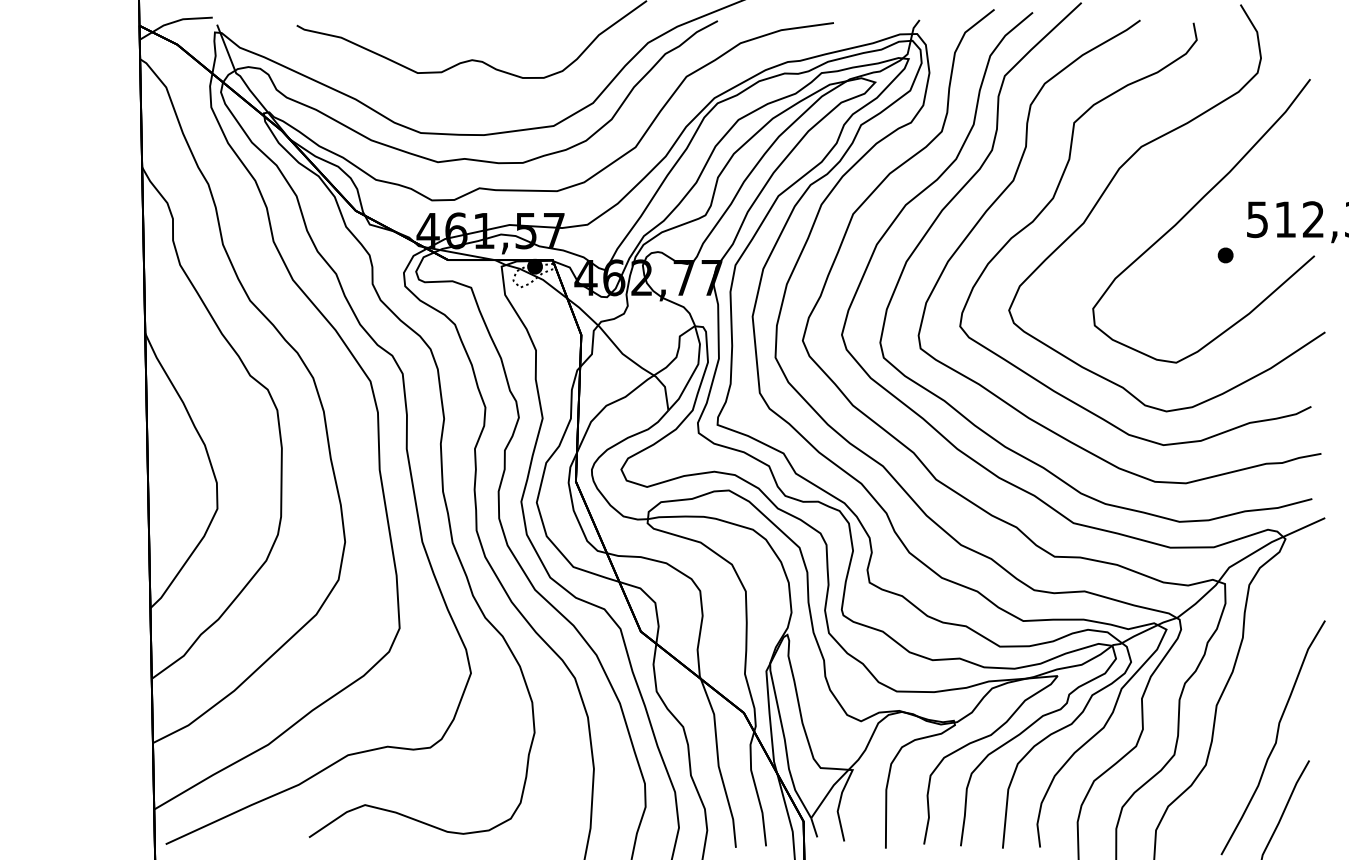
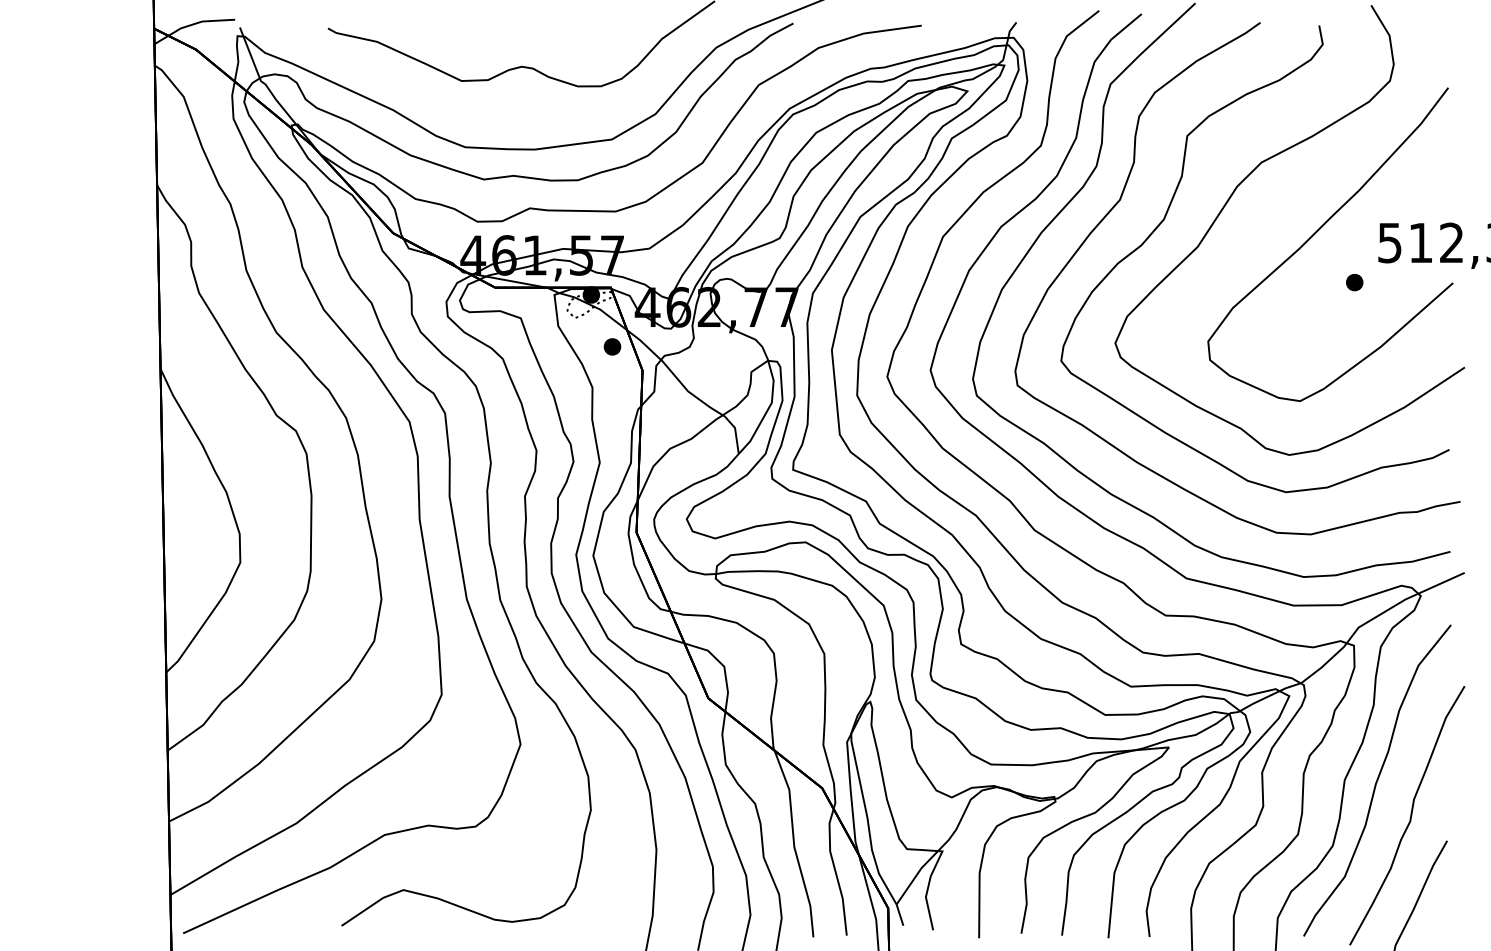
part: (553, 313) -> (611, 346), added
curve: (1246, 706) -> (1377, 781), added

